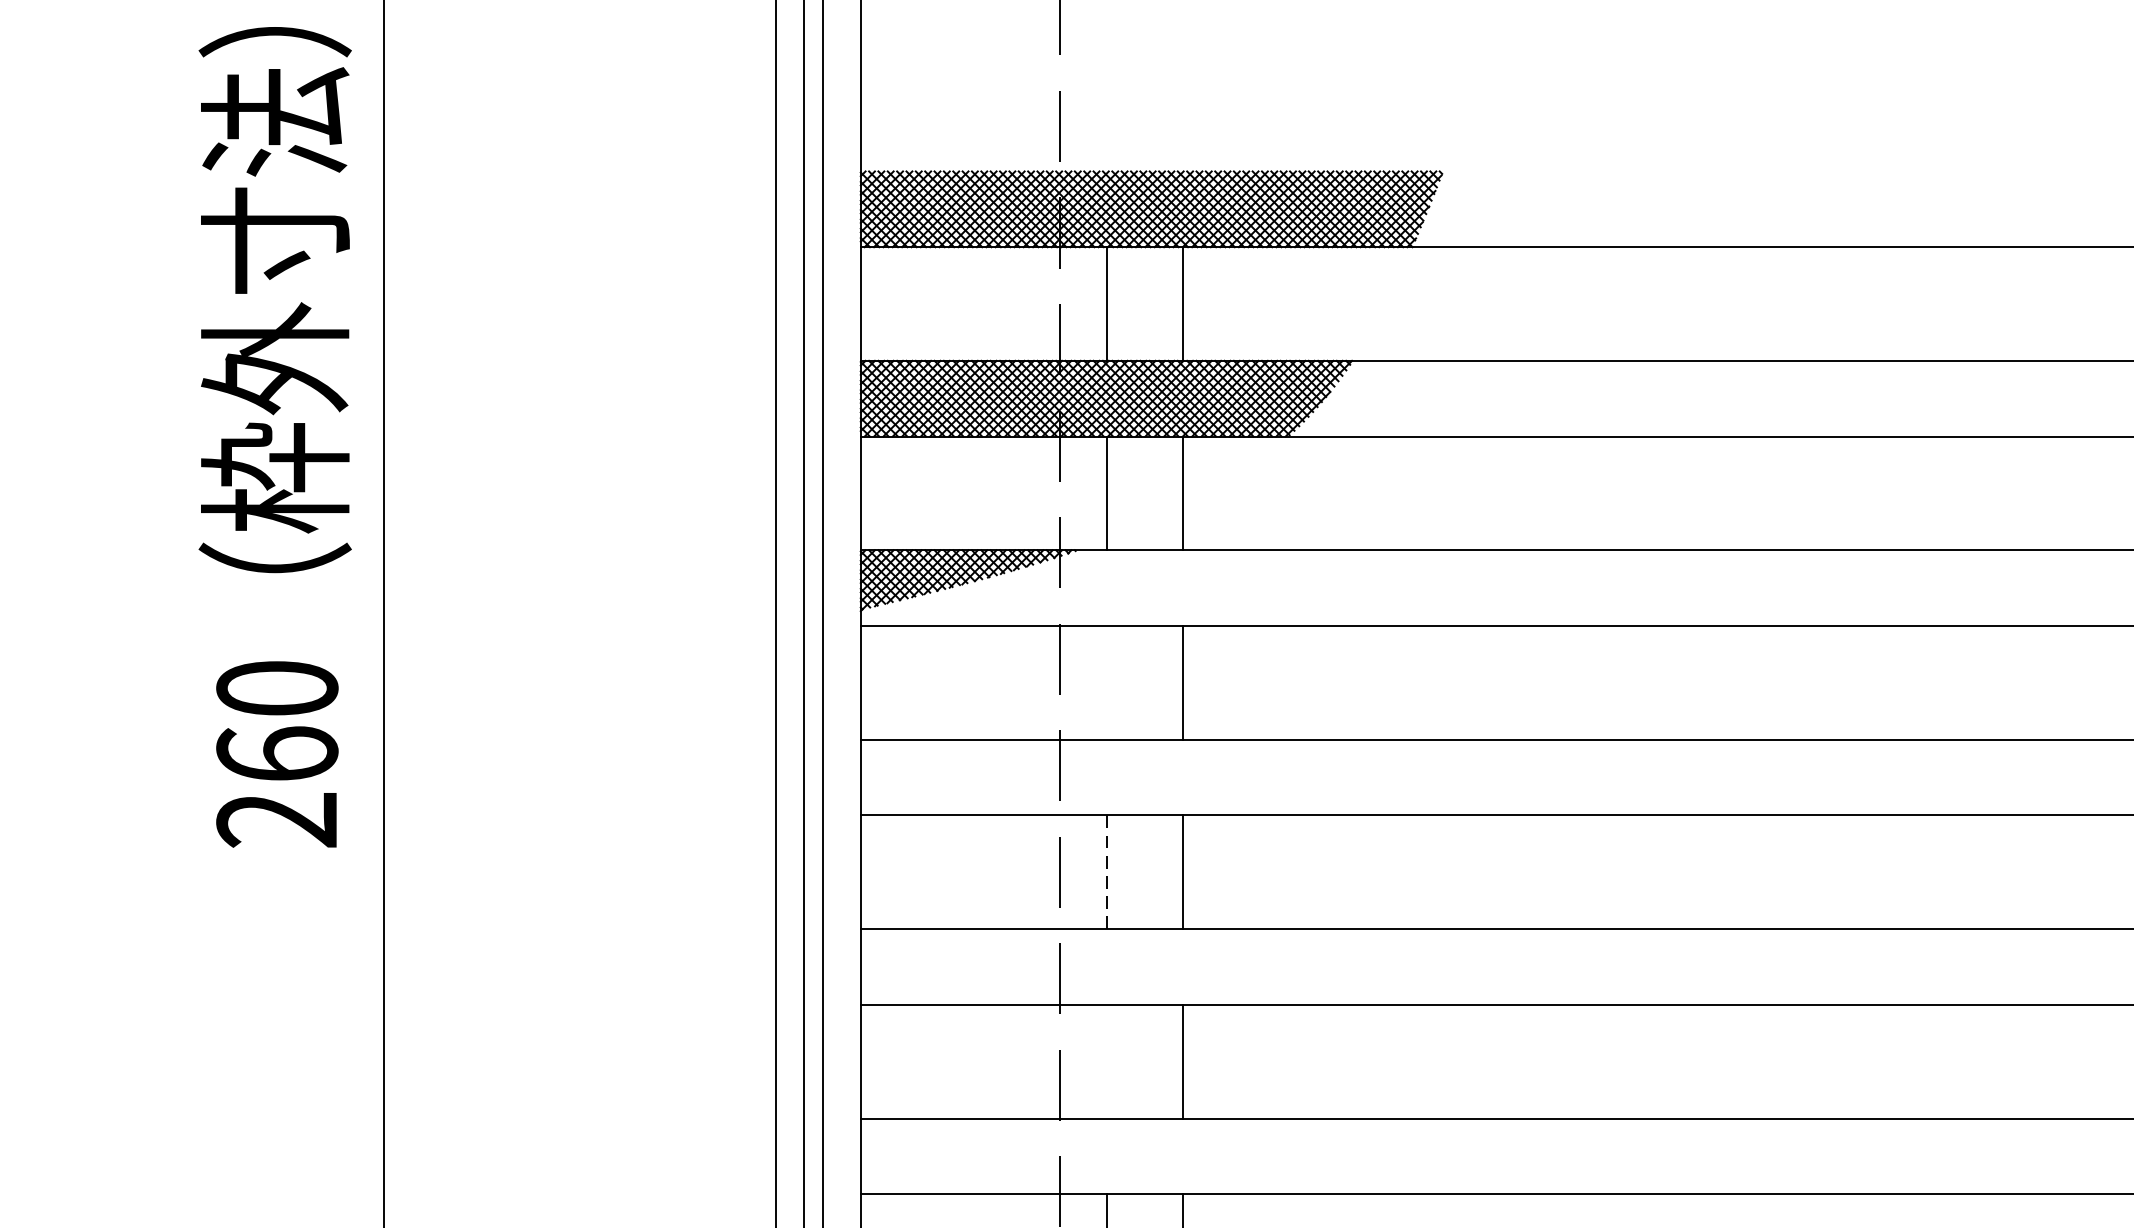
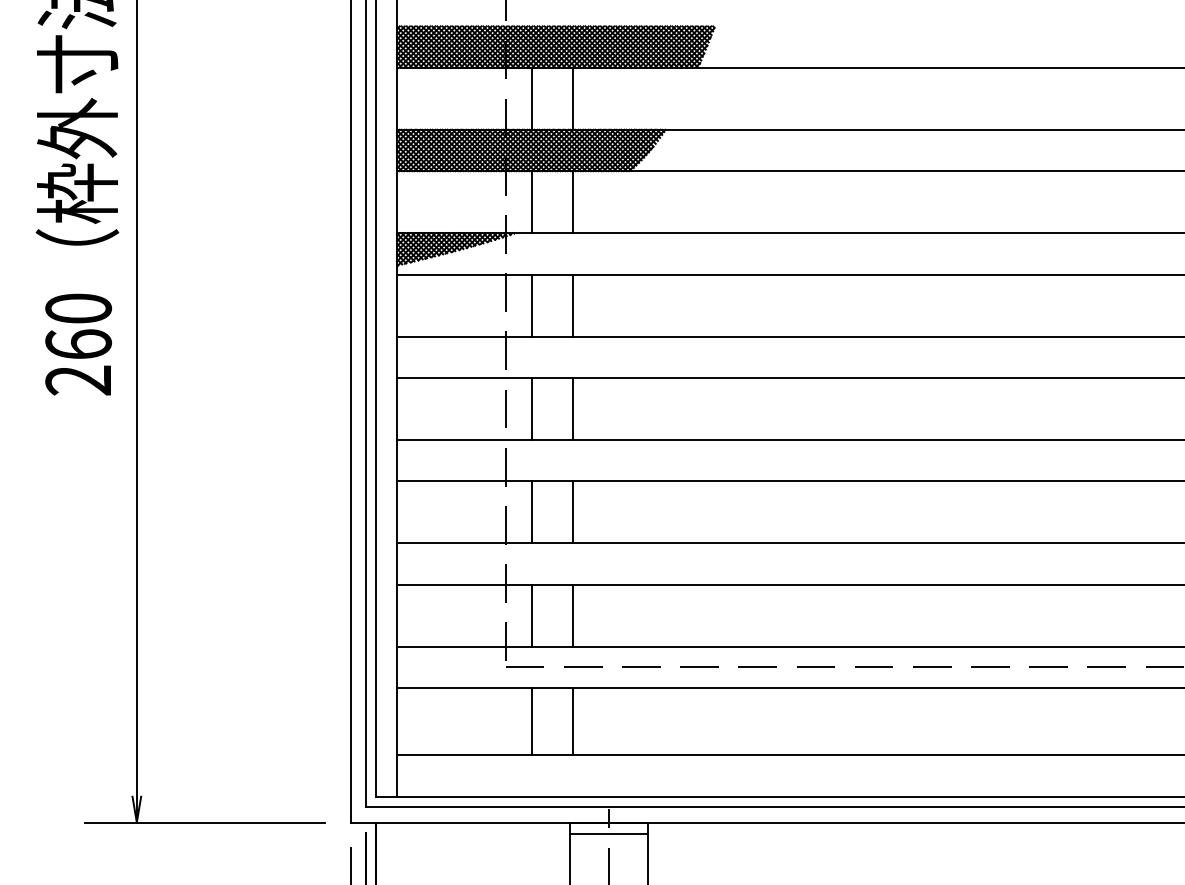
line: (1106, 682) -> (531, 305), added
line: (1106, 873) -> (531, 409), dashed -> solid
line: (1106, 1061) -> (531, 512), added

